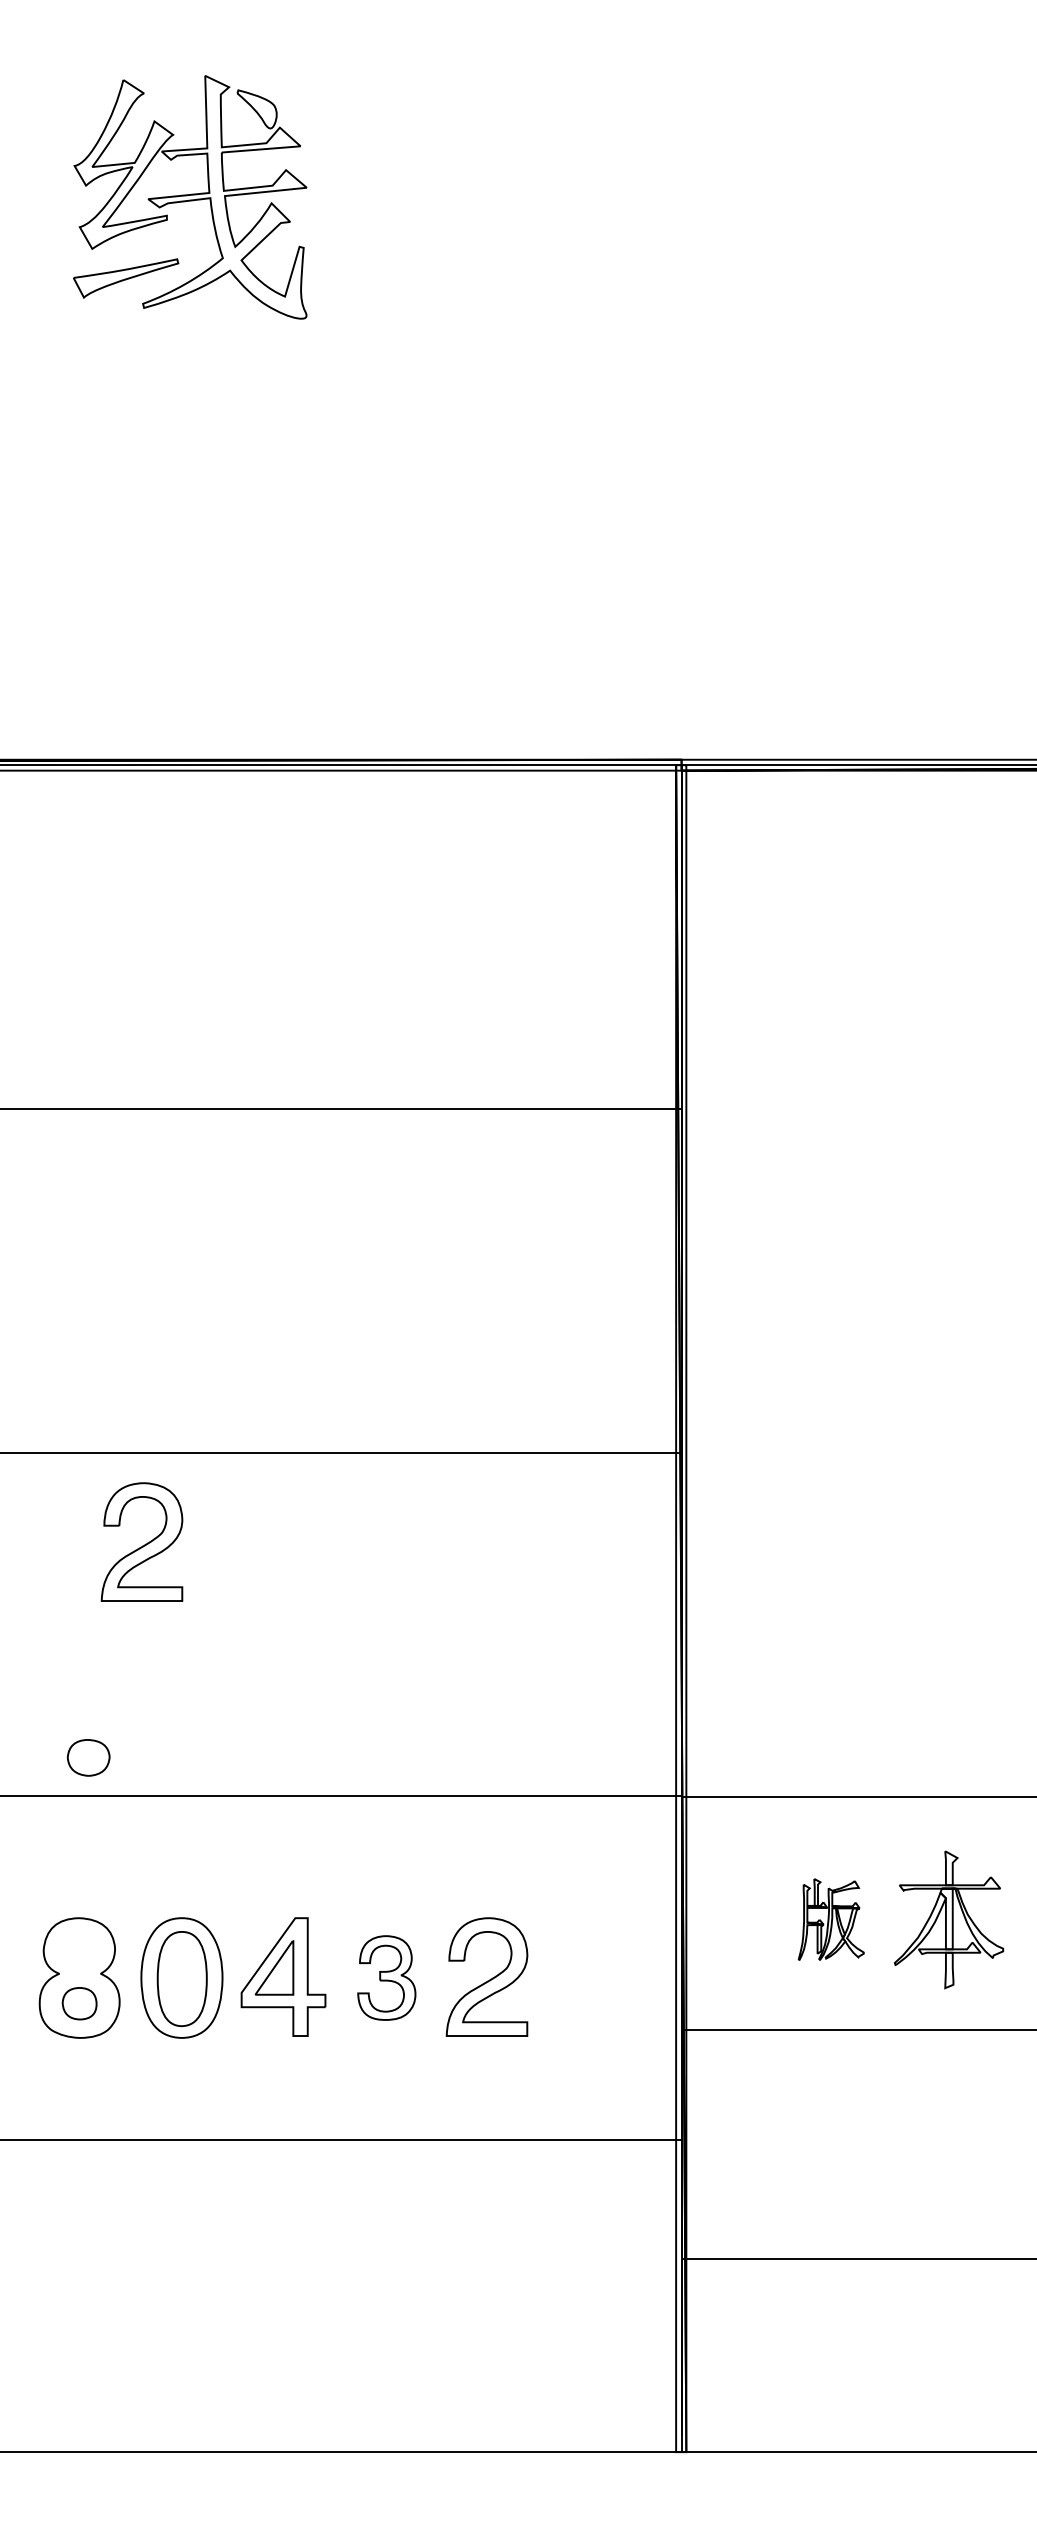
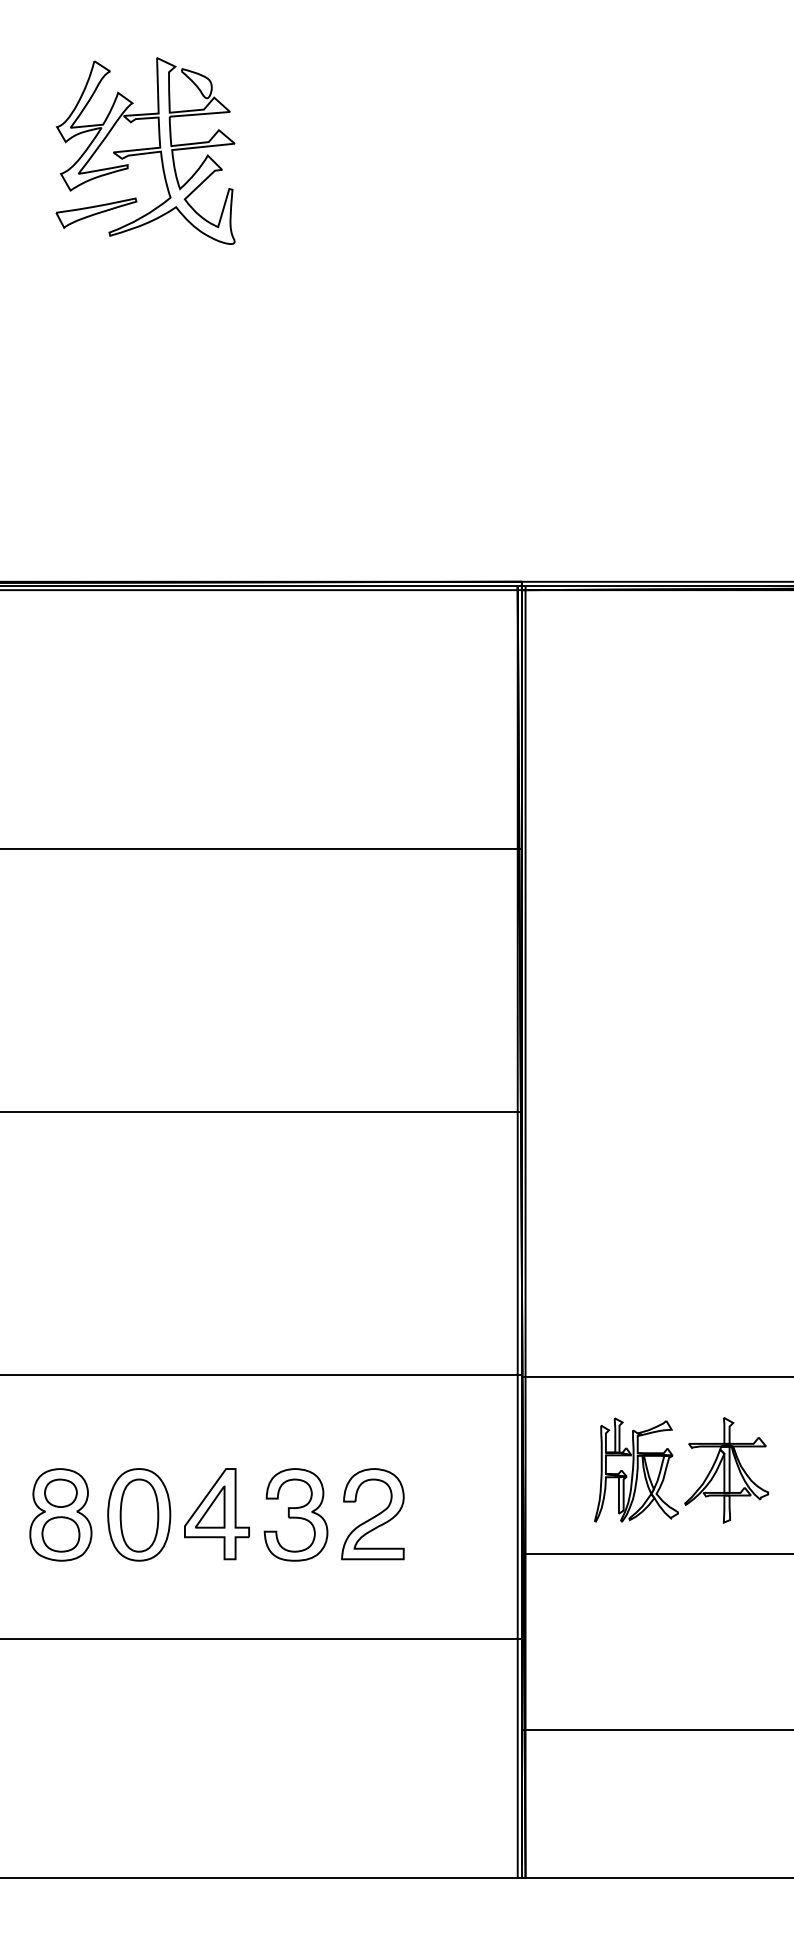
part: (141, 1541) -> (108, 1180), removed
part: (88, 1757) -> (60, 1493), moved
part: (831, 1919) -> (636, 1470), size x1.67
part: (386, 1977) -> (295, 1514), size x1.43
part: (79, 2003) -> (60, 1534), size x1.43

